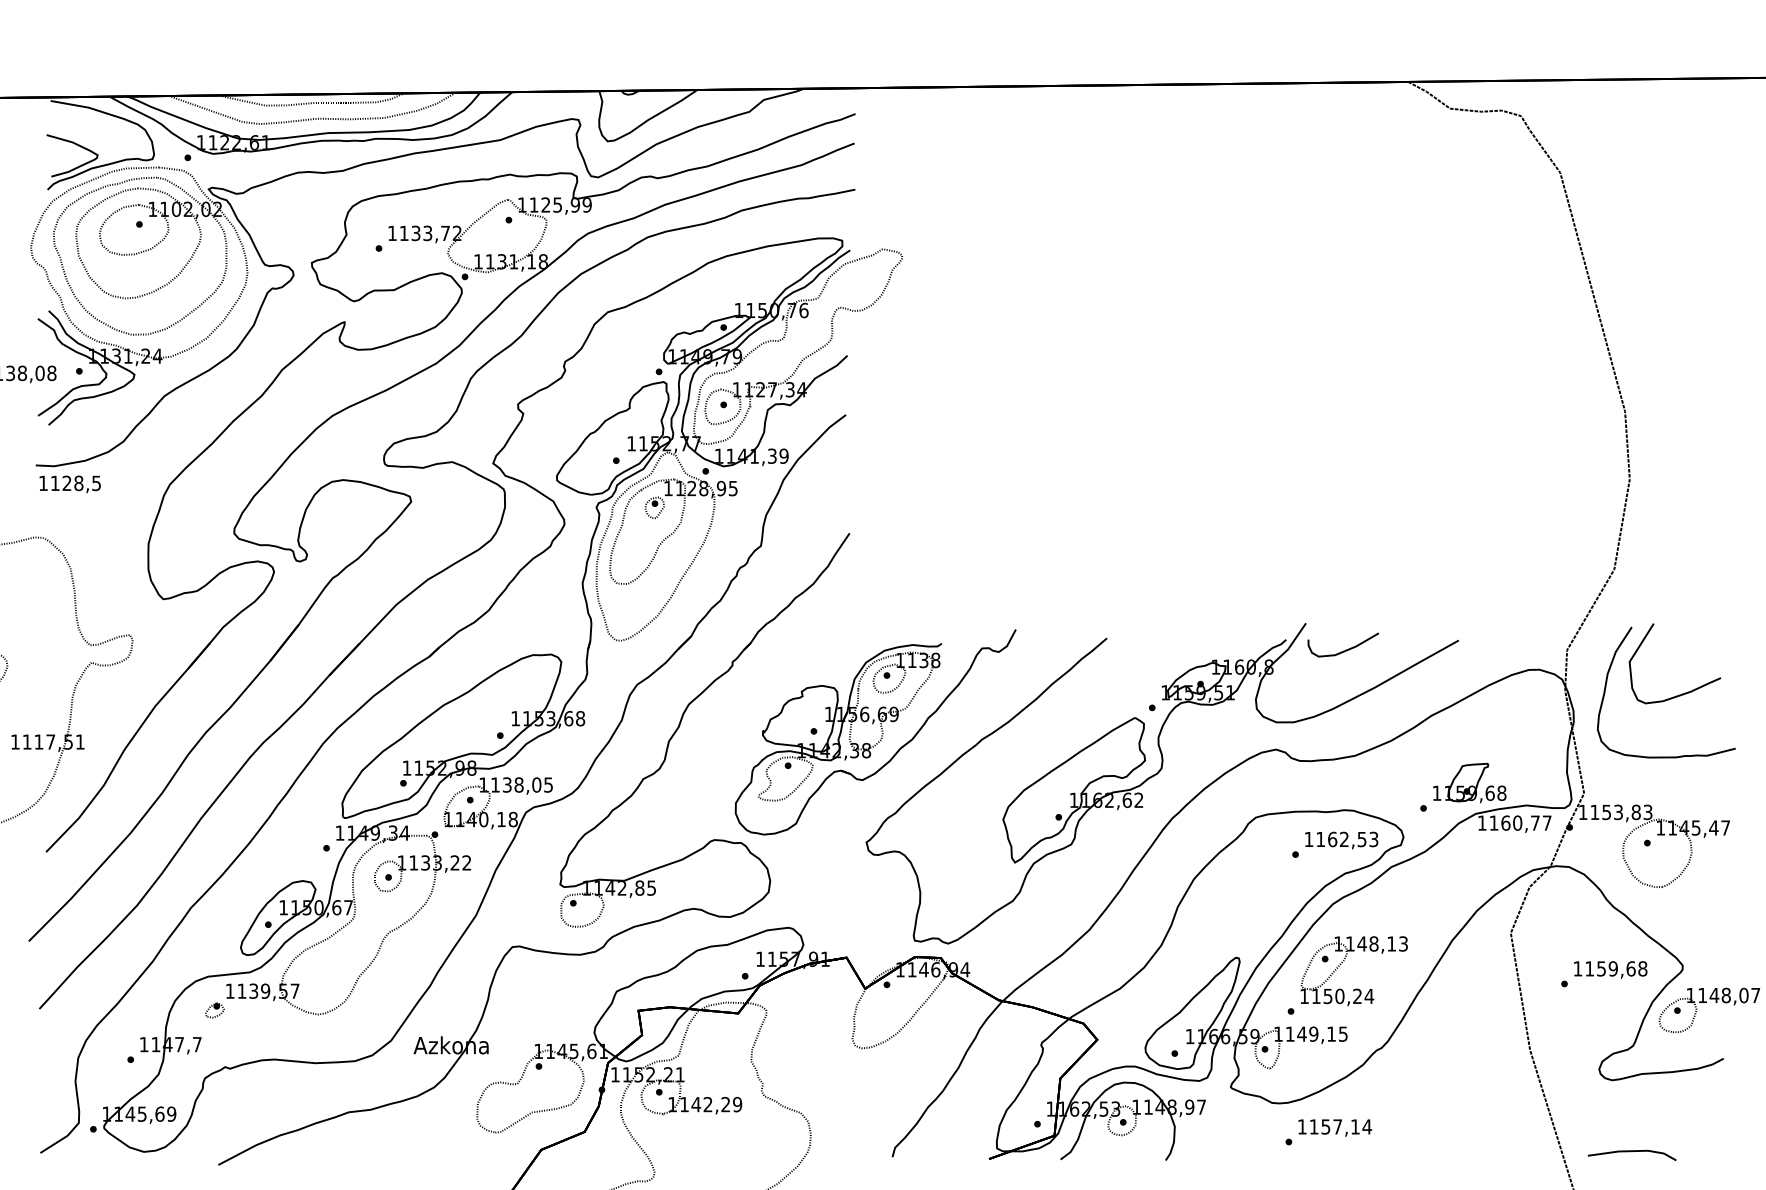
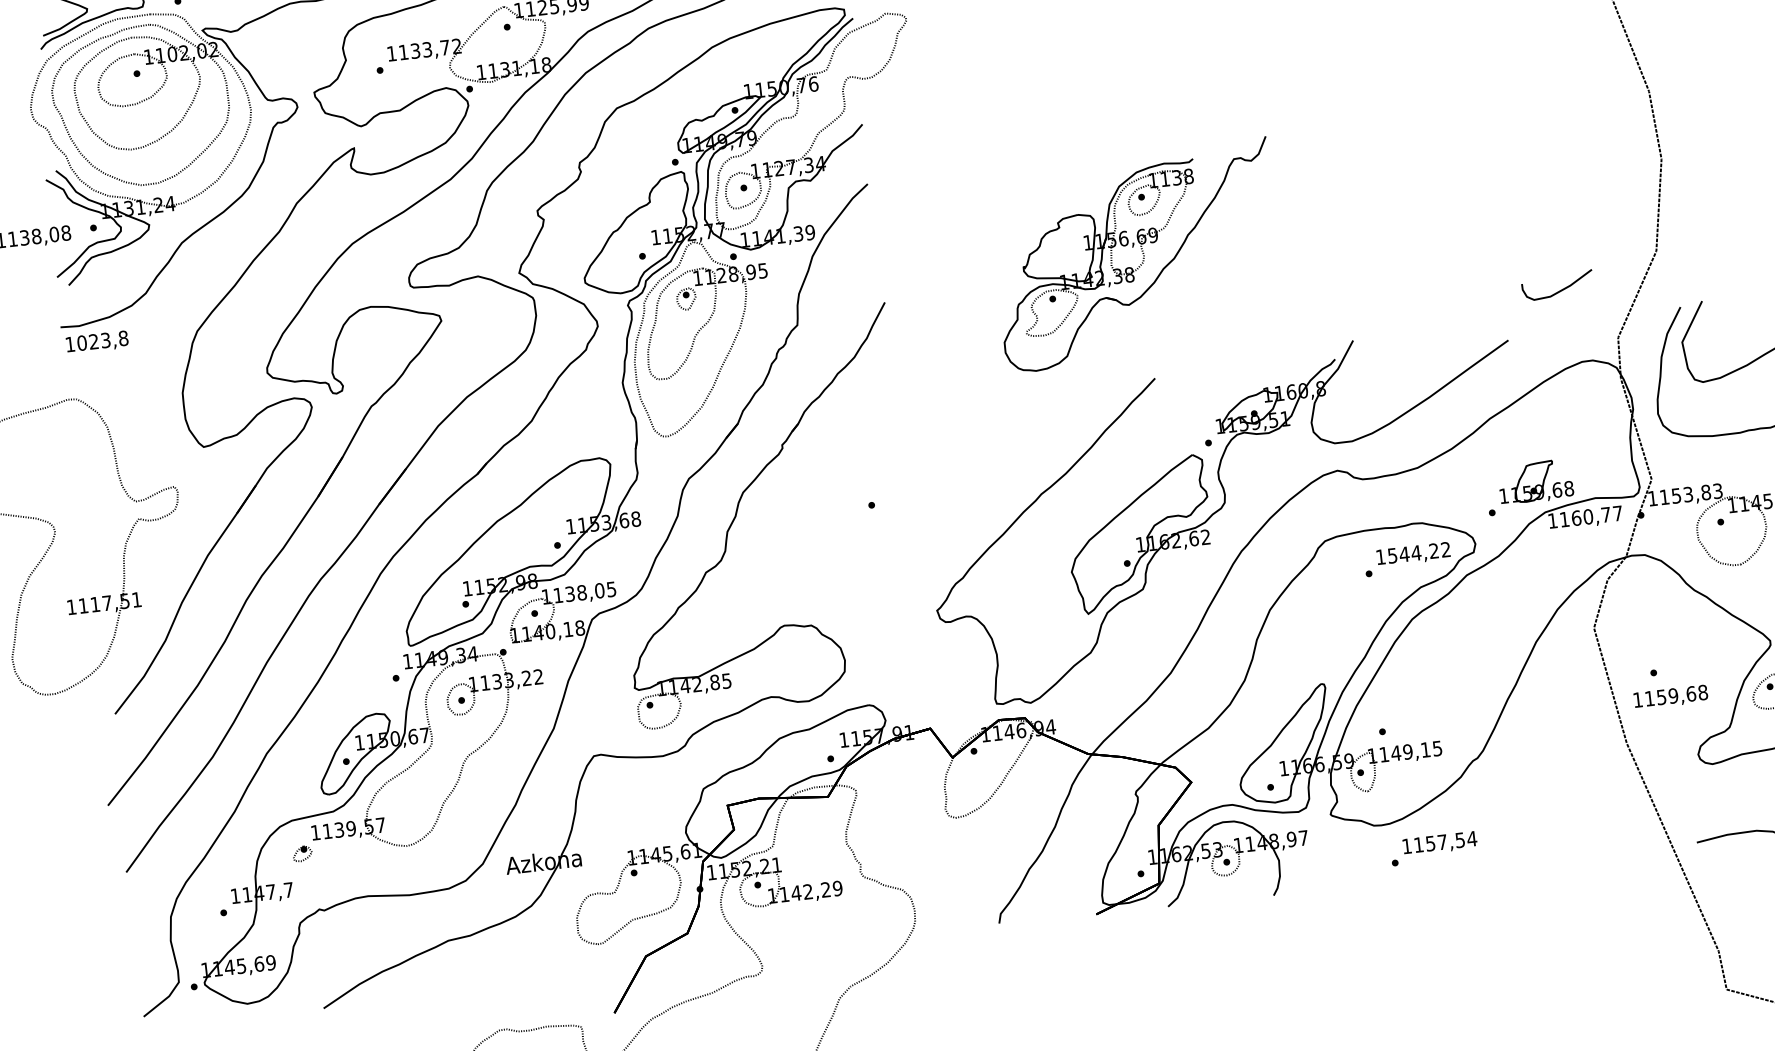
text: (75, 483) -> (102, 340), 1128,5 -> 1023,8
curve: (1345, 649) -> (1560, 289), moved
part: (881, 731) -> (1142, 253), moved
text: (1347, 839) -> (1419, 552), 1162,53 -> 1544,22
part: (1344, 961) -> (1430, 675), removed
text: (1610, 969) -> (1670, 696), moved
text: (1355, 1126) -> (1460, 839), 1157,14 -> 1157,54

